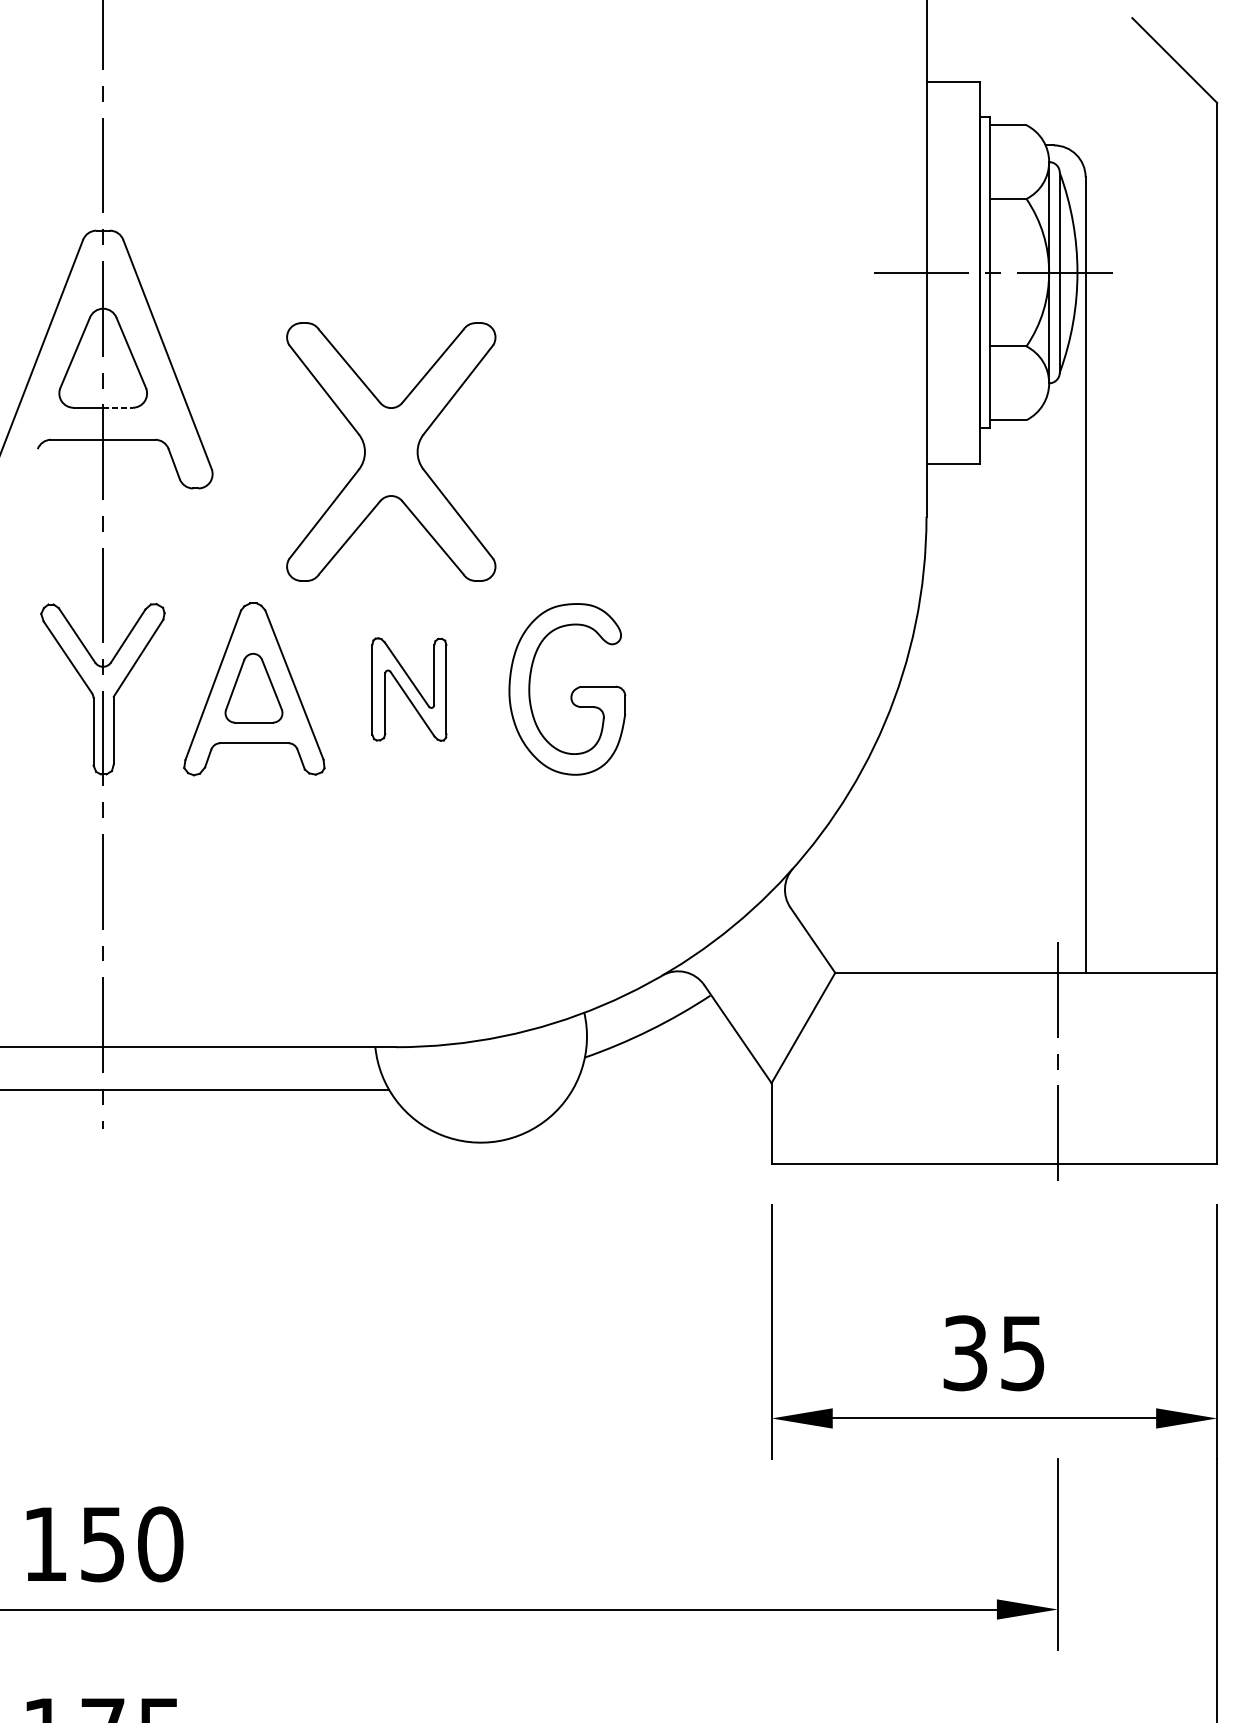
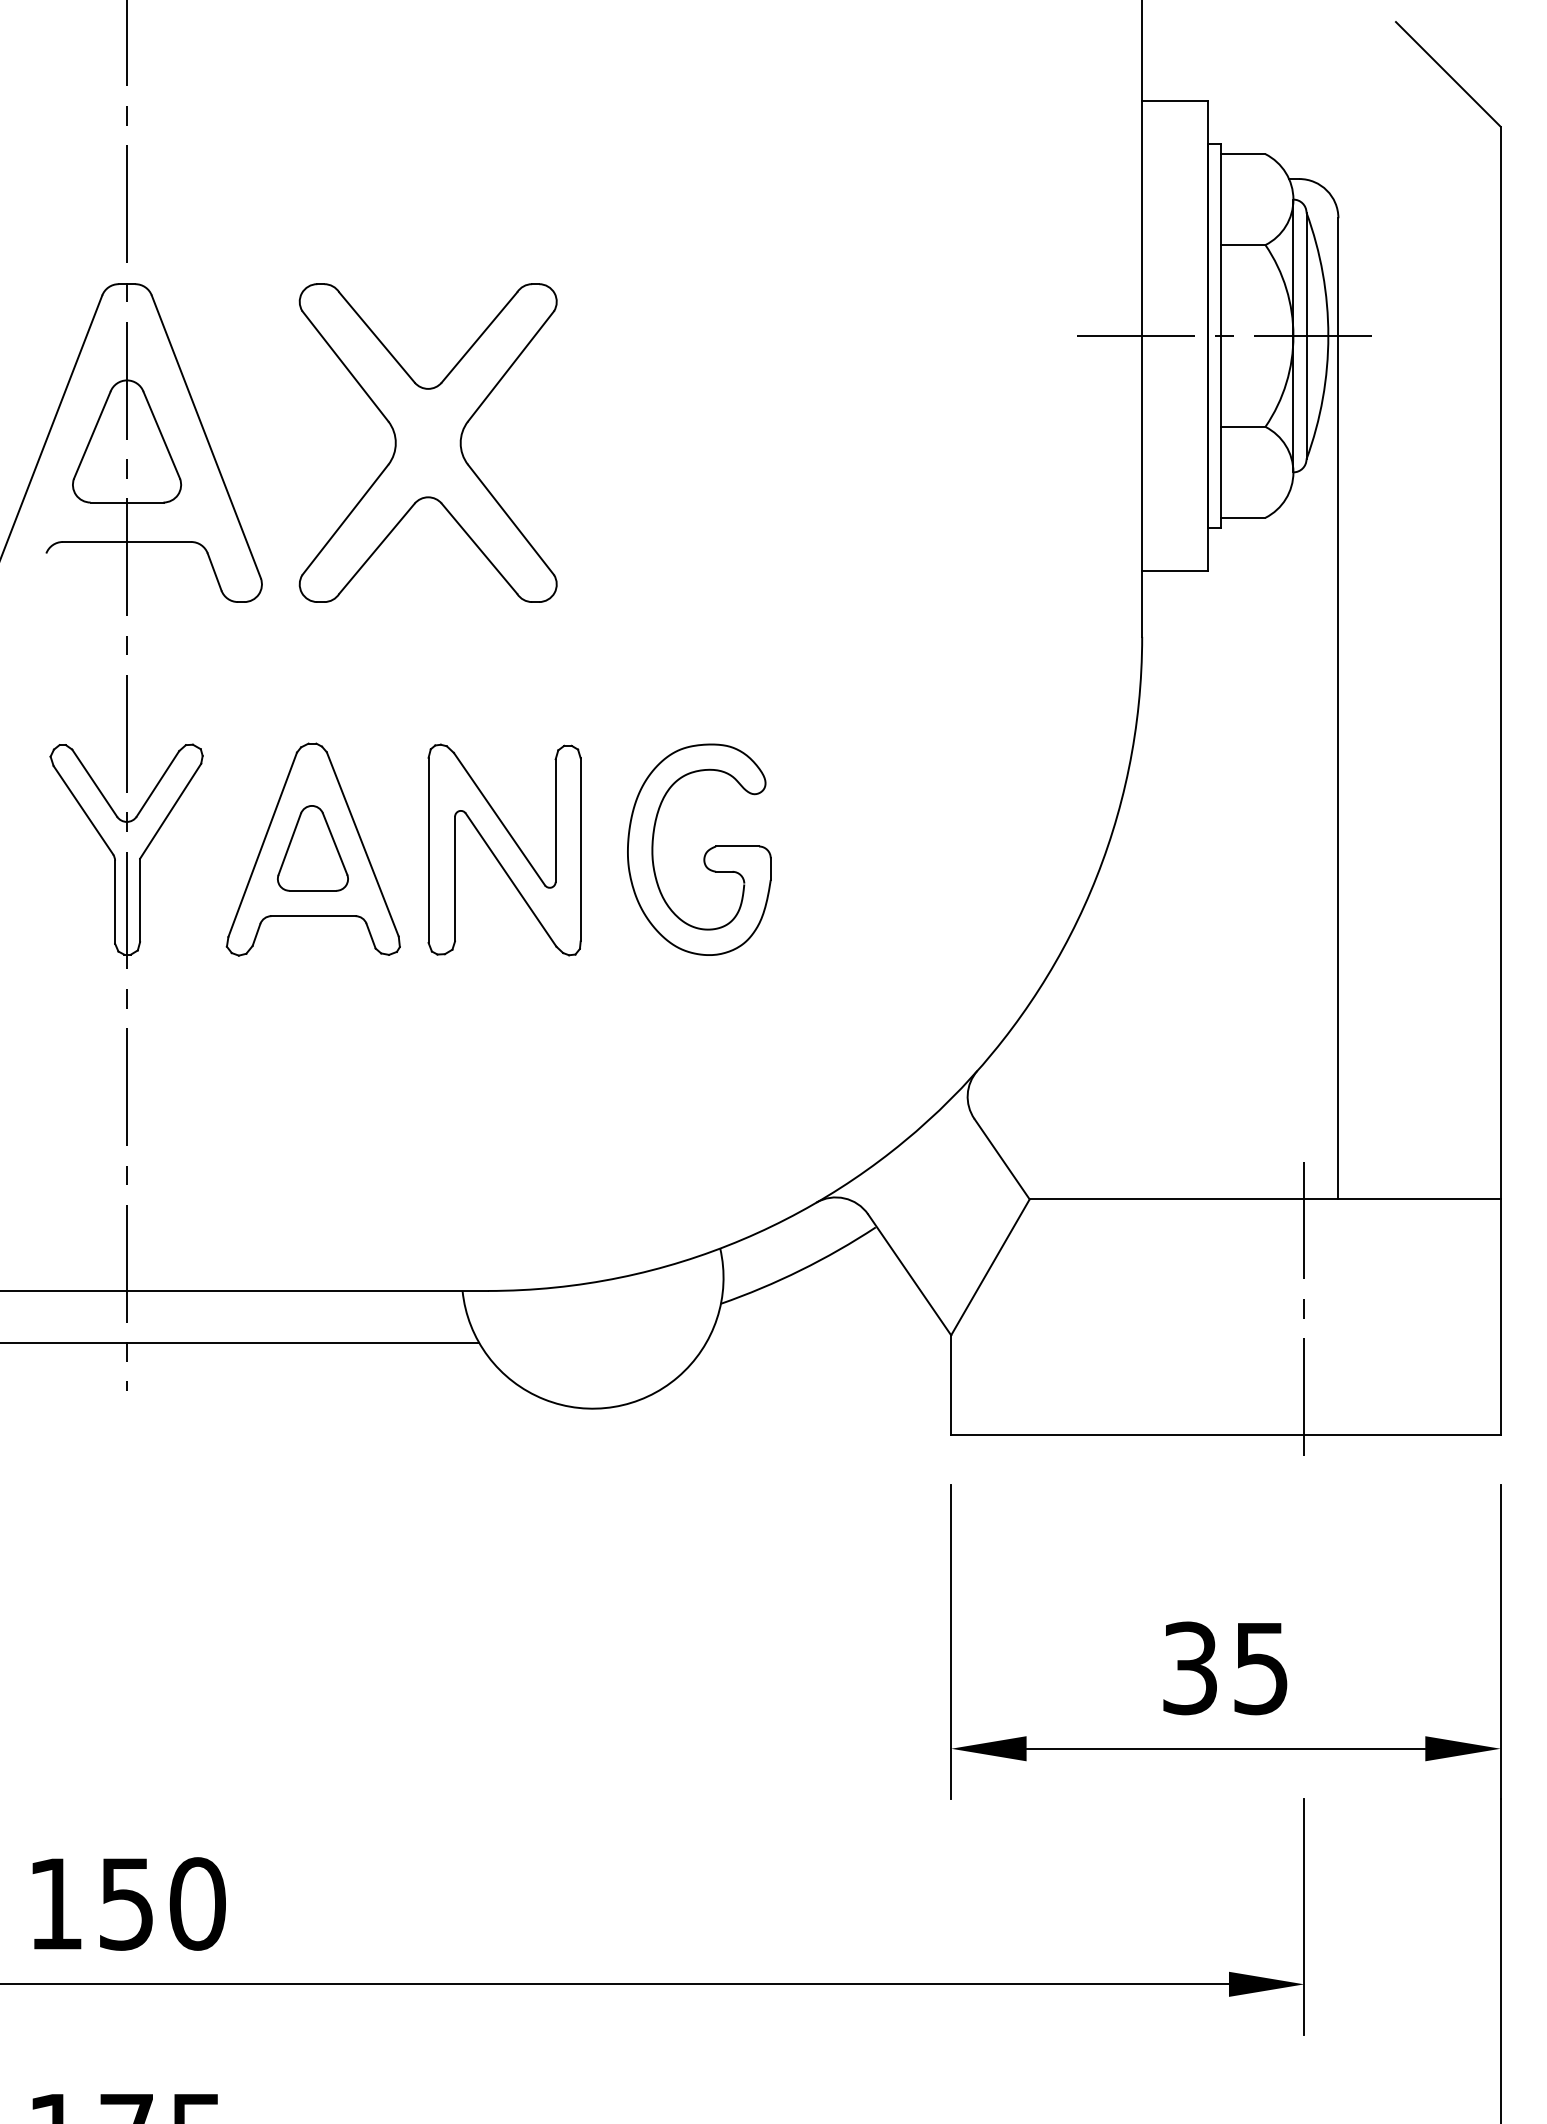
line: (118, 407) -> (145, 502), dashed -> solid
part: (390, 451) -> (427, 442), moved
part: (409, 689) -> (504, 849), size x1.67

